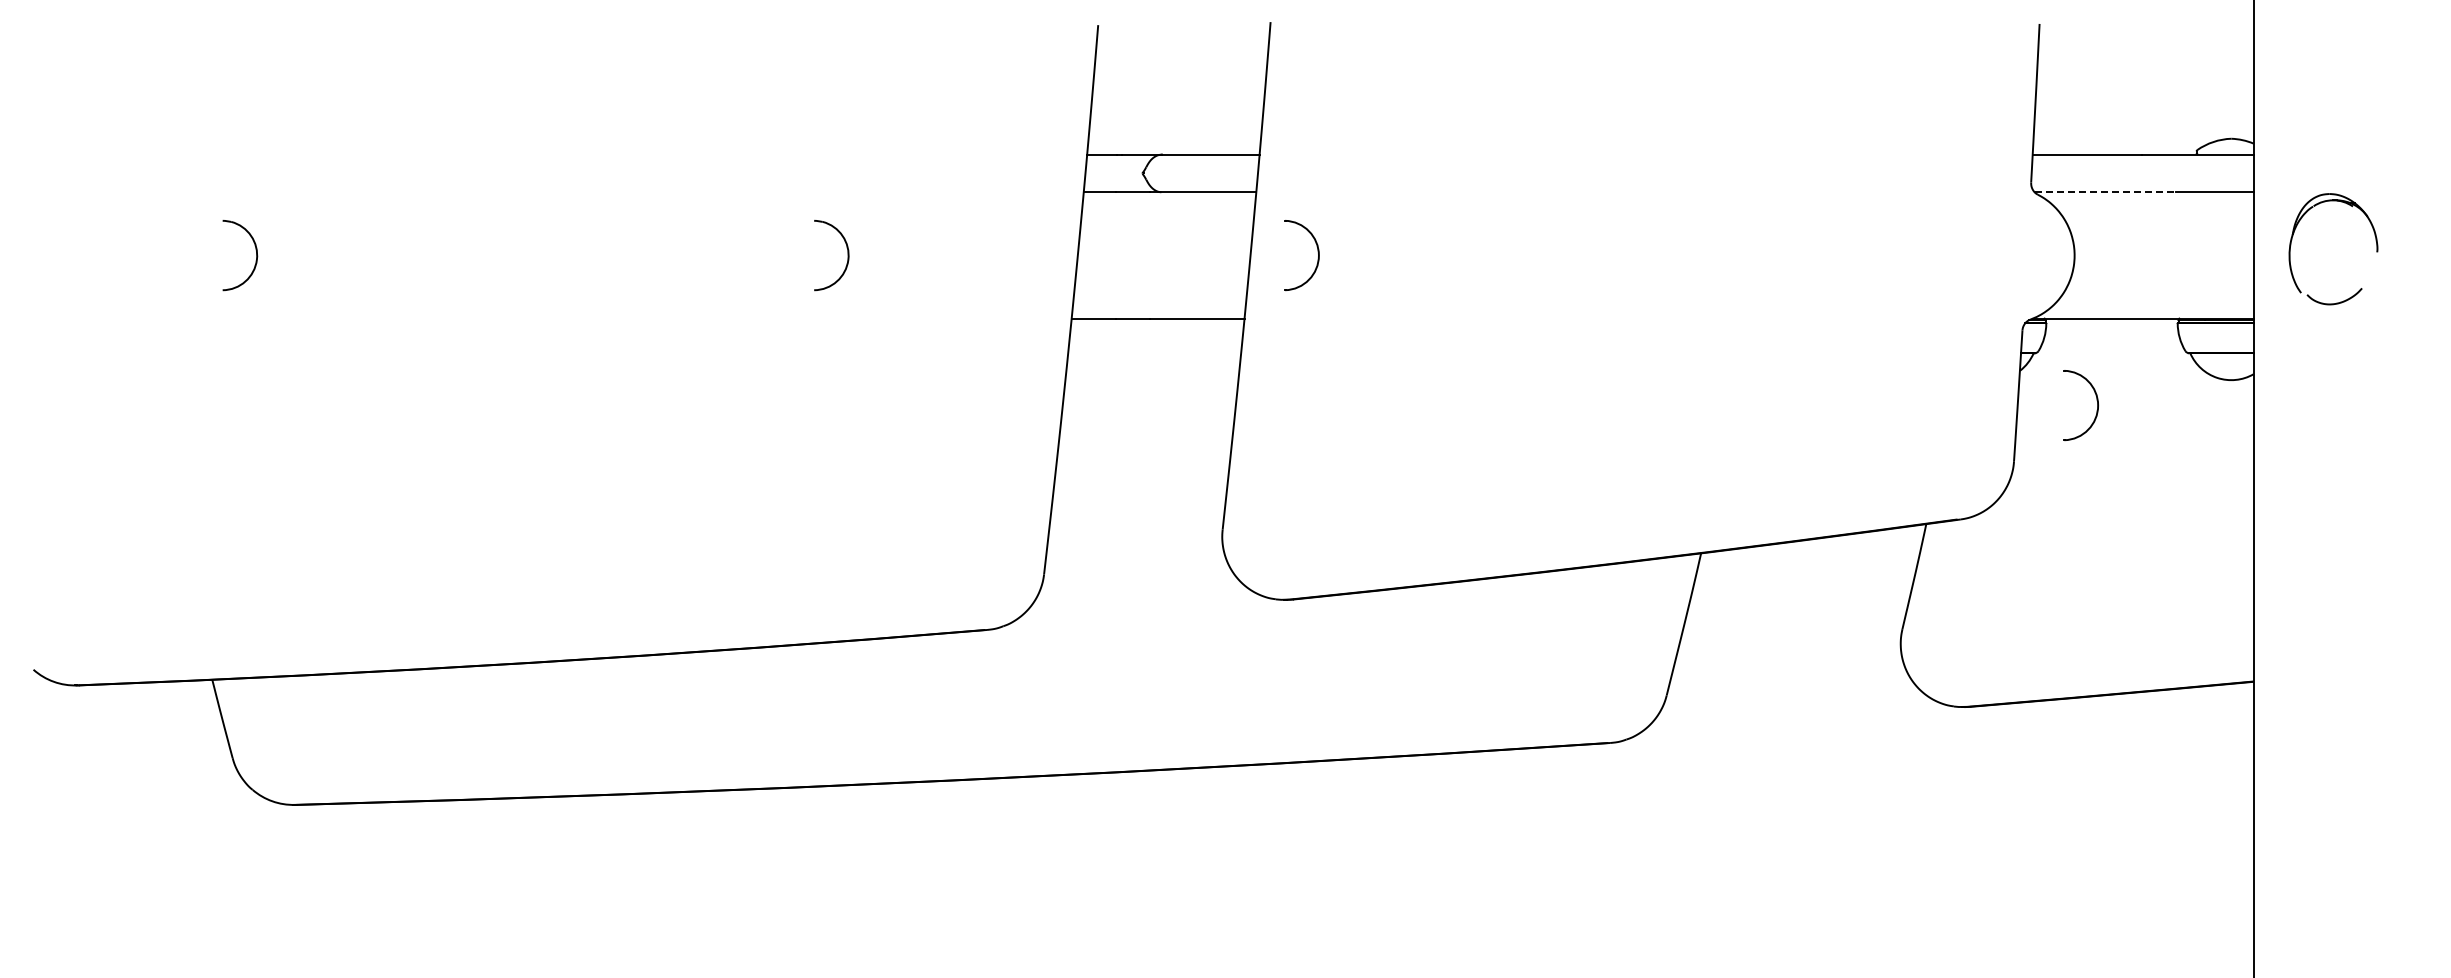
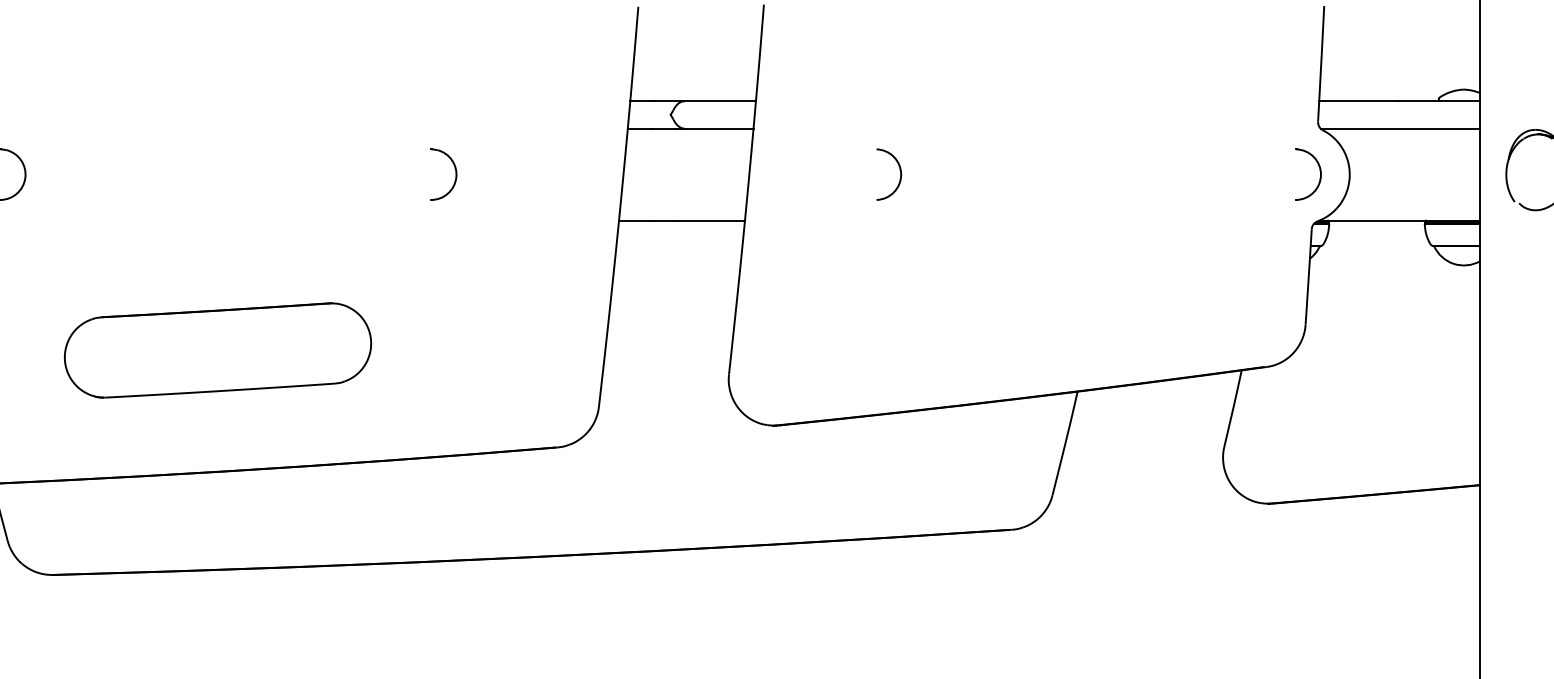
line: (2105, 192) -> (1372, 128), dashed -> solid
part: (1317, 252) -> (900, 172), moved
part: (2096, 400) -> (1319, 171), moved
part: (521, 496) -> (218, 350), added

